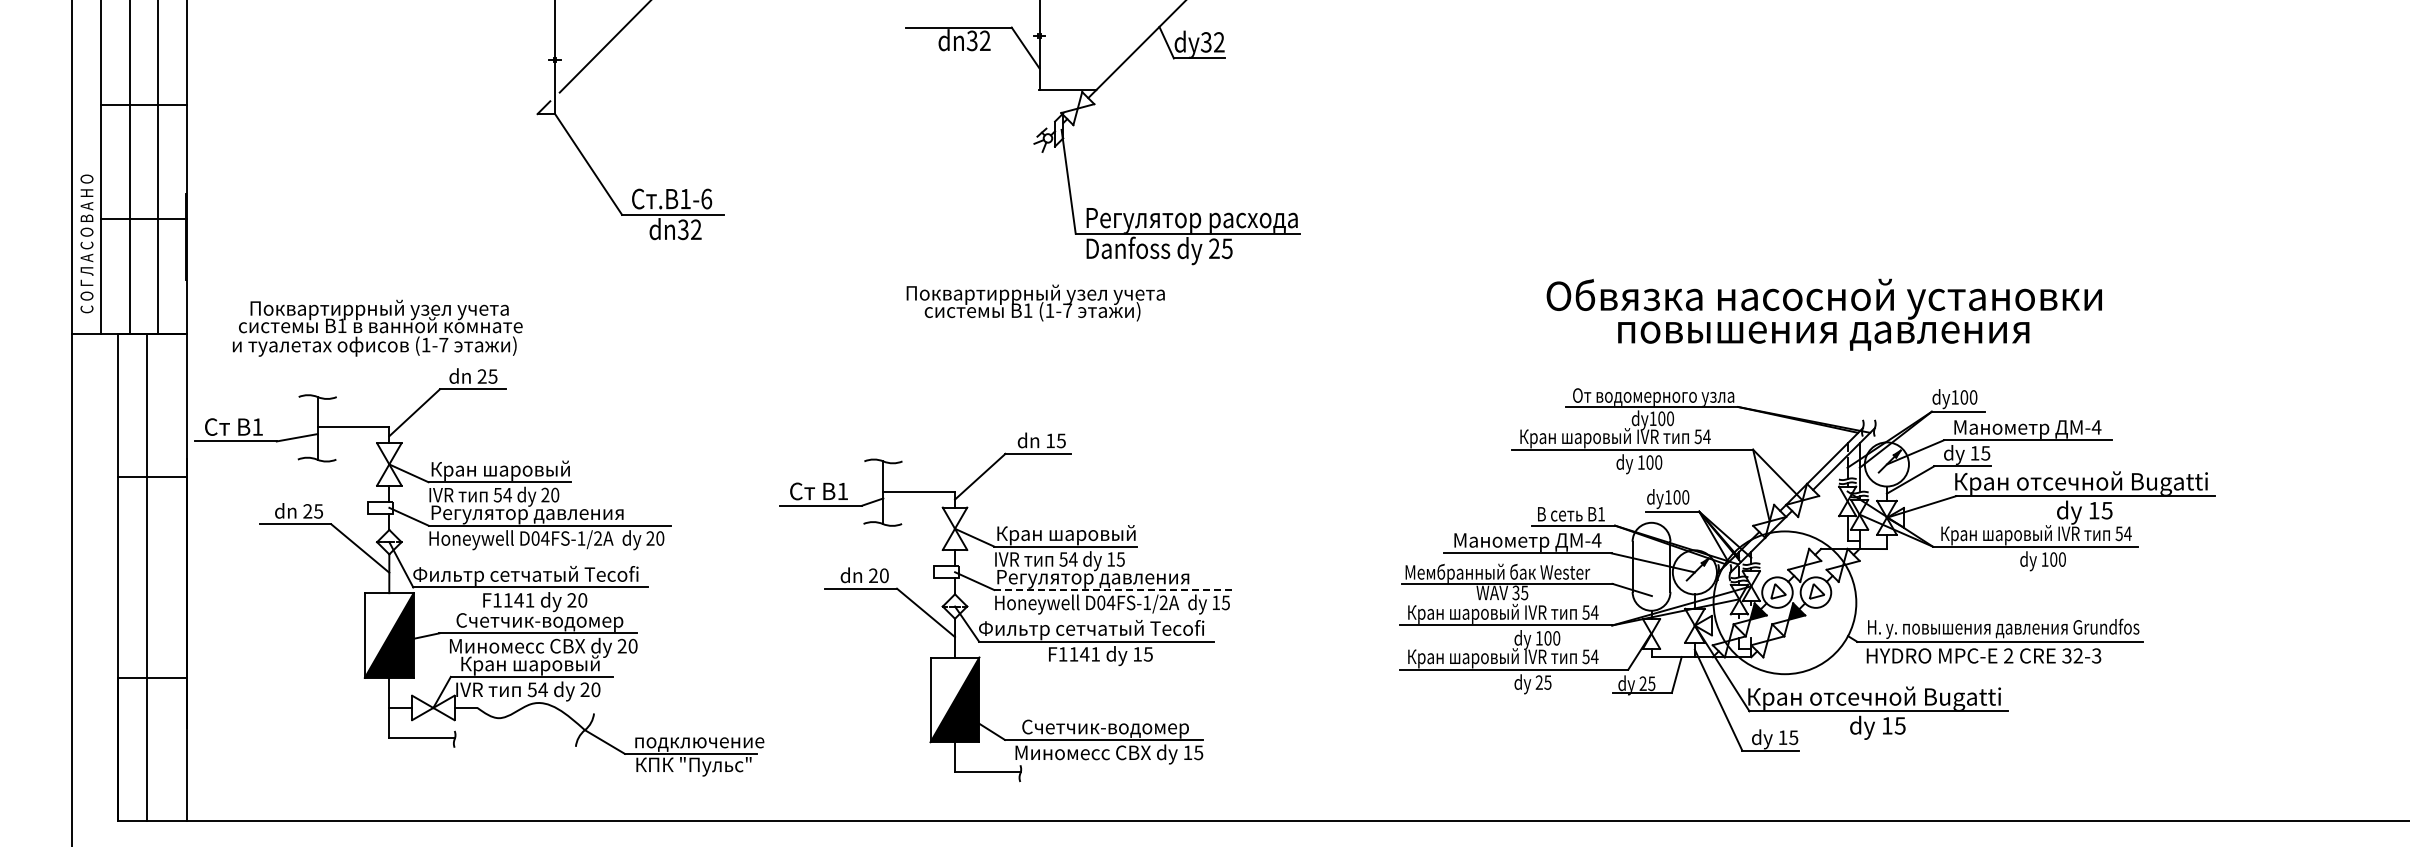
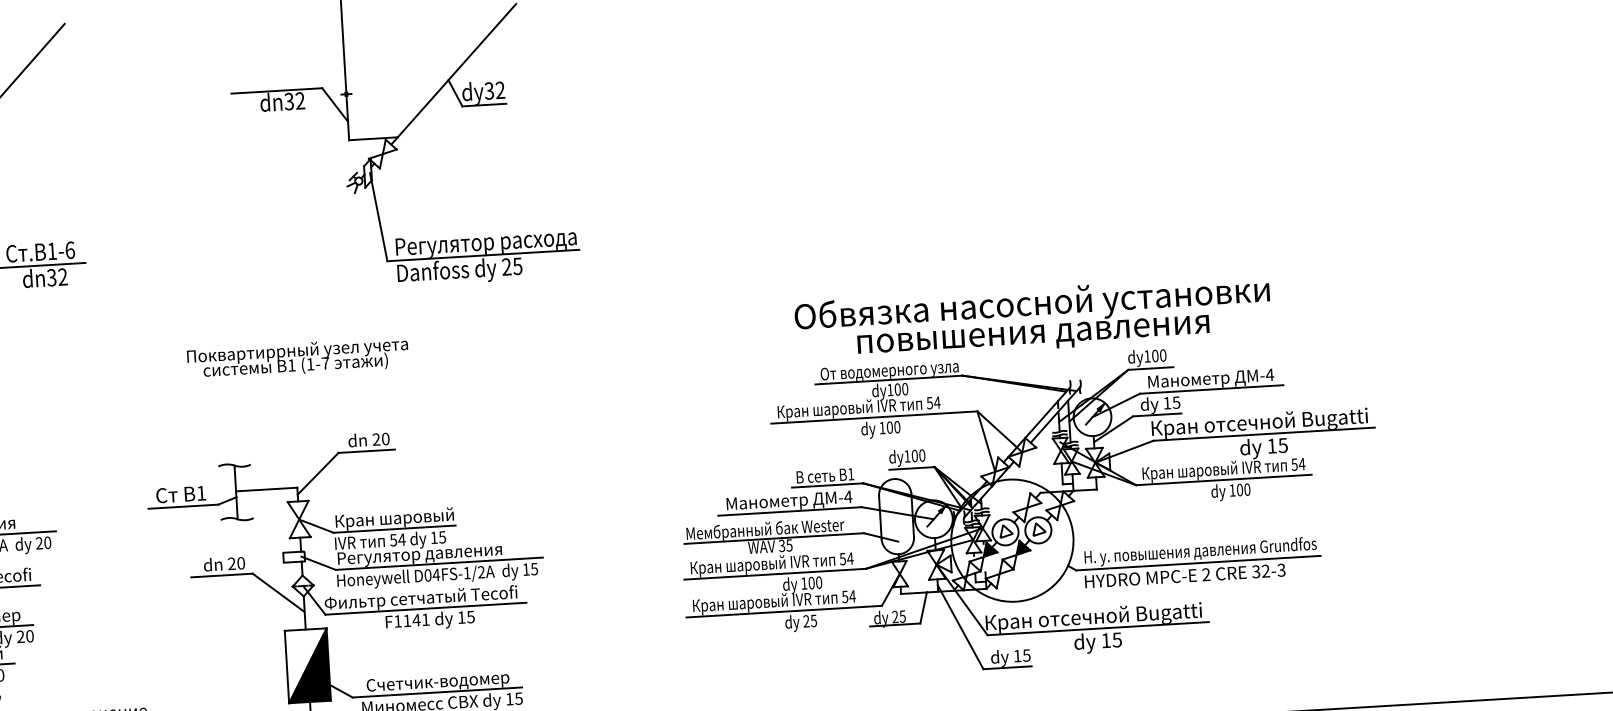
text: (1035, 302) -> (297, 358), moved
text: (1823, 314) -> (1032, 318), moved
text: (1055, 440) -> (380, 438), 15 -> 20
line: (1115, 590) -> (439, 564), dashed -> solid

